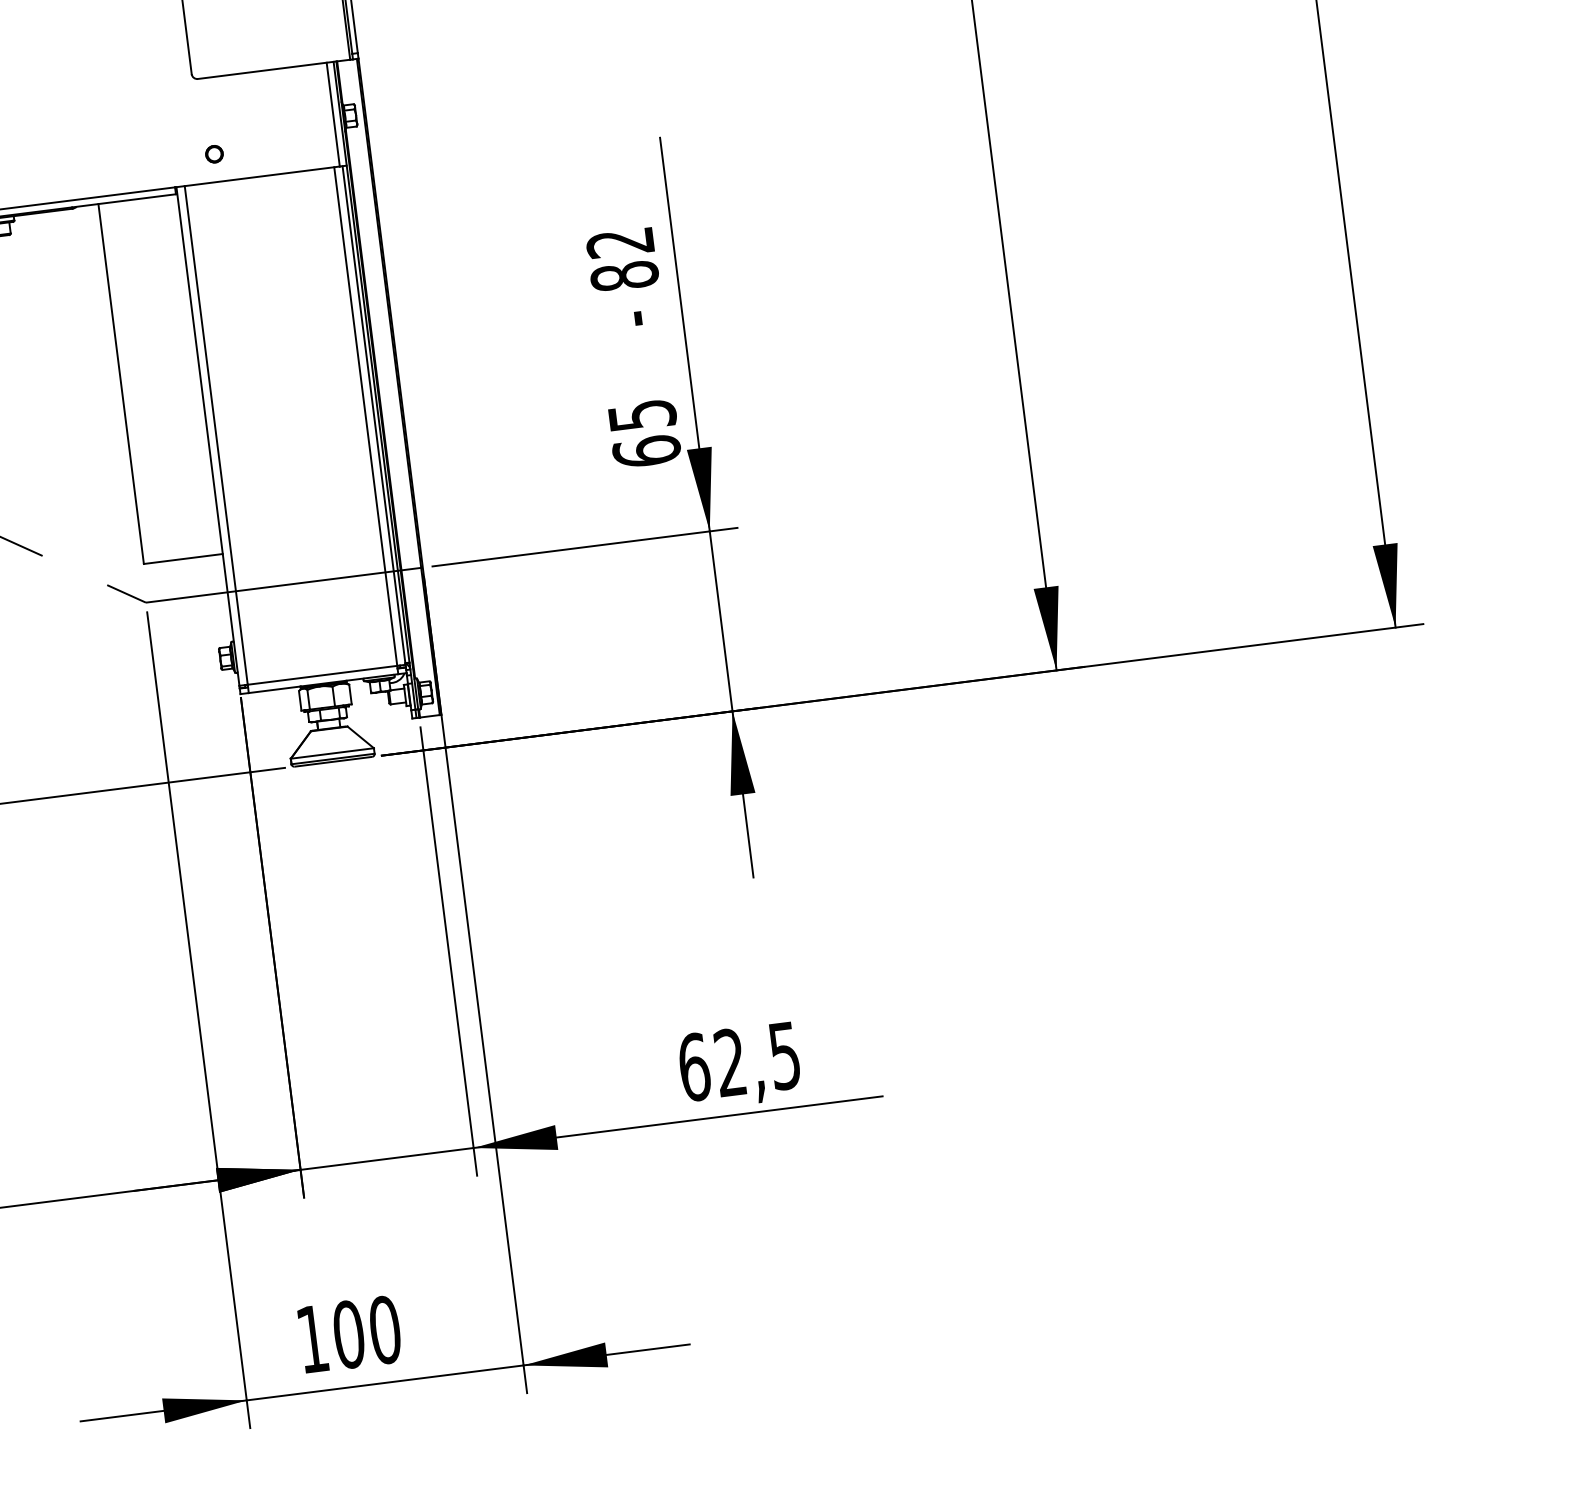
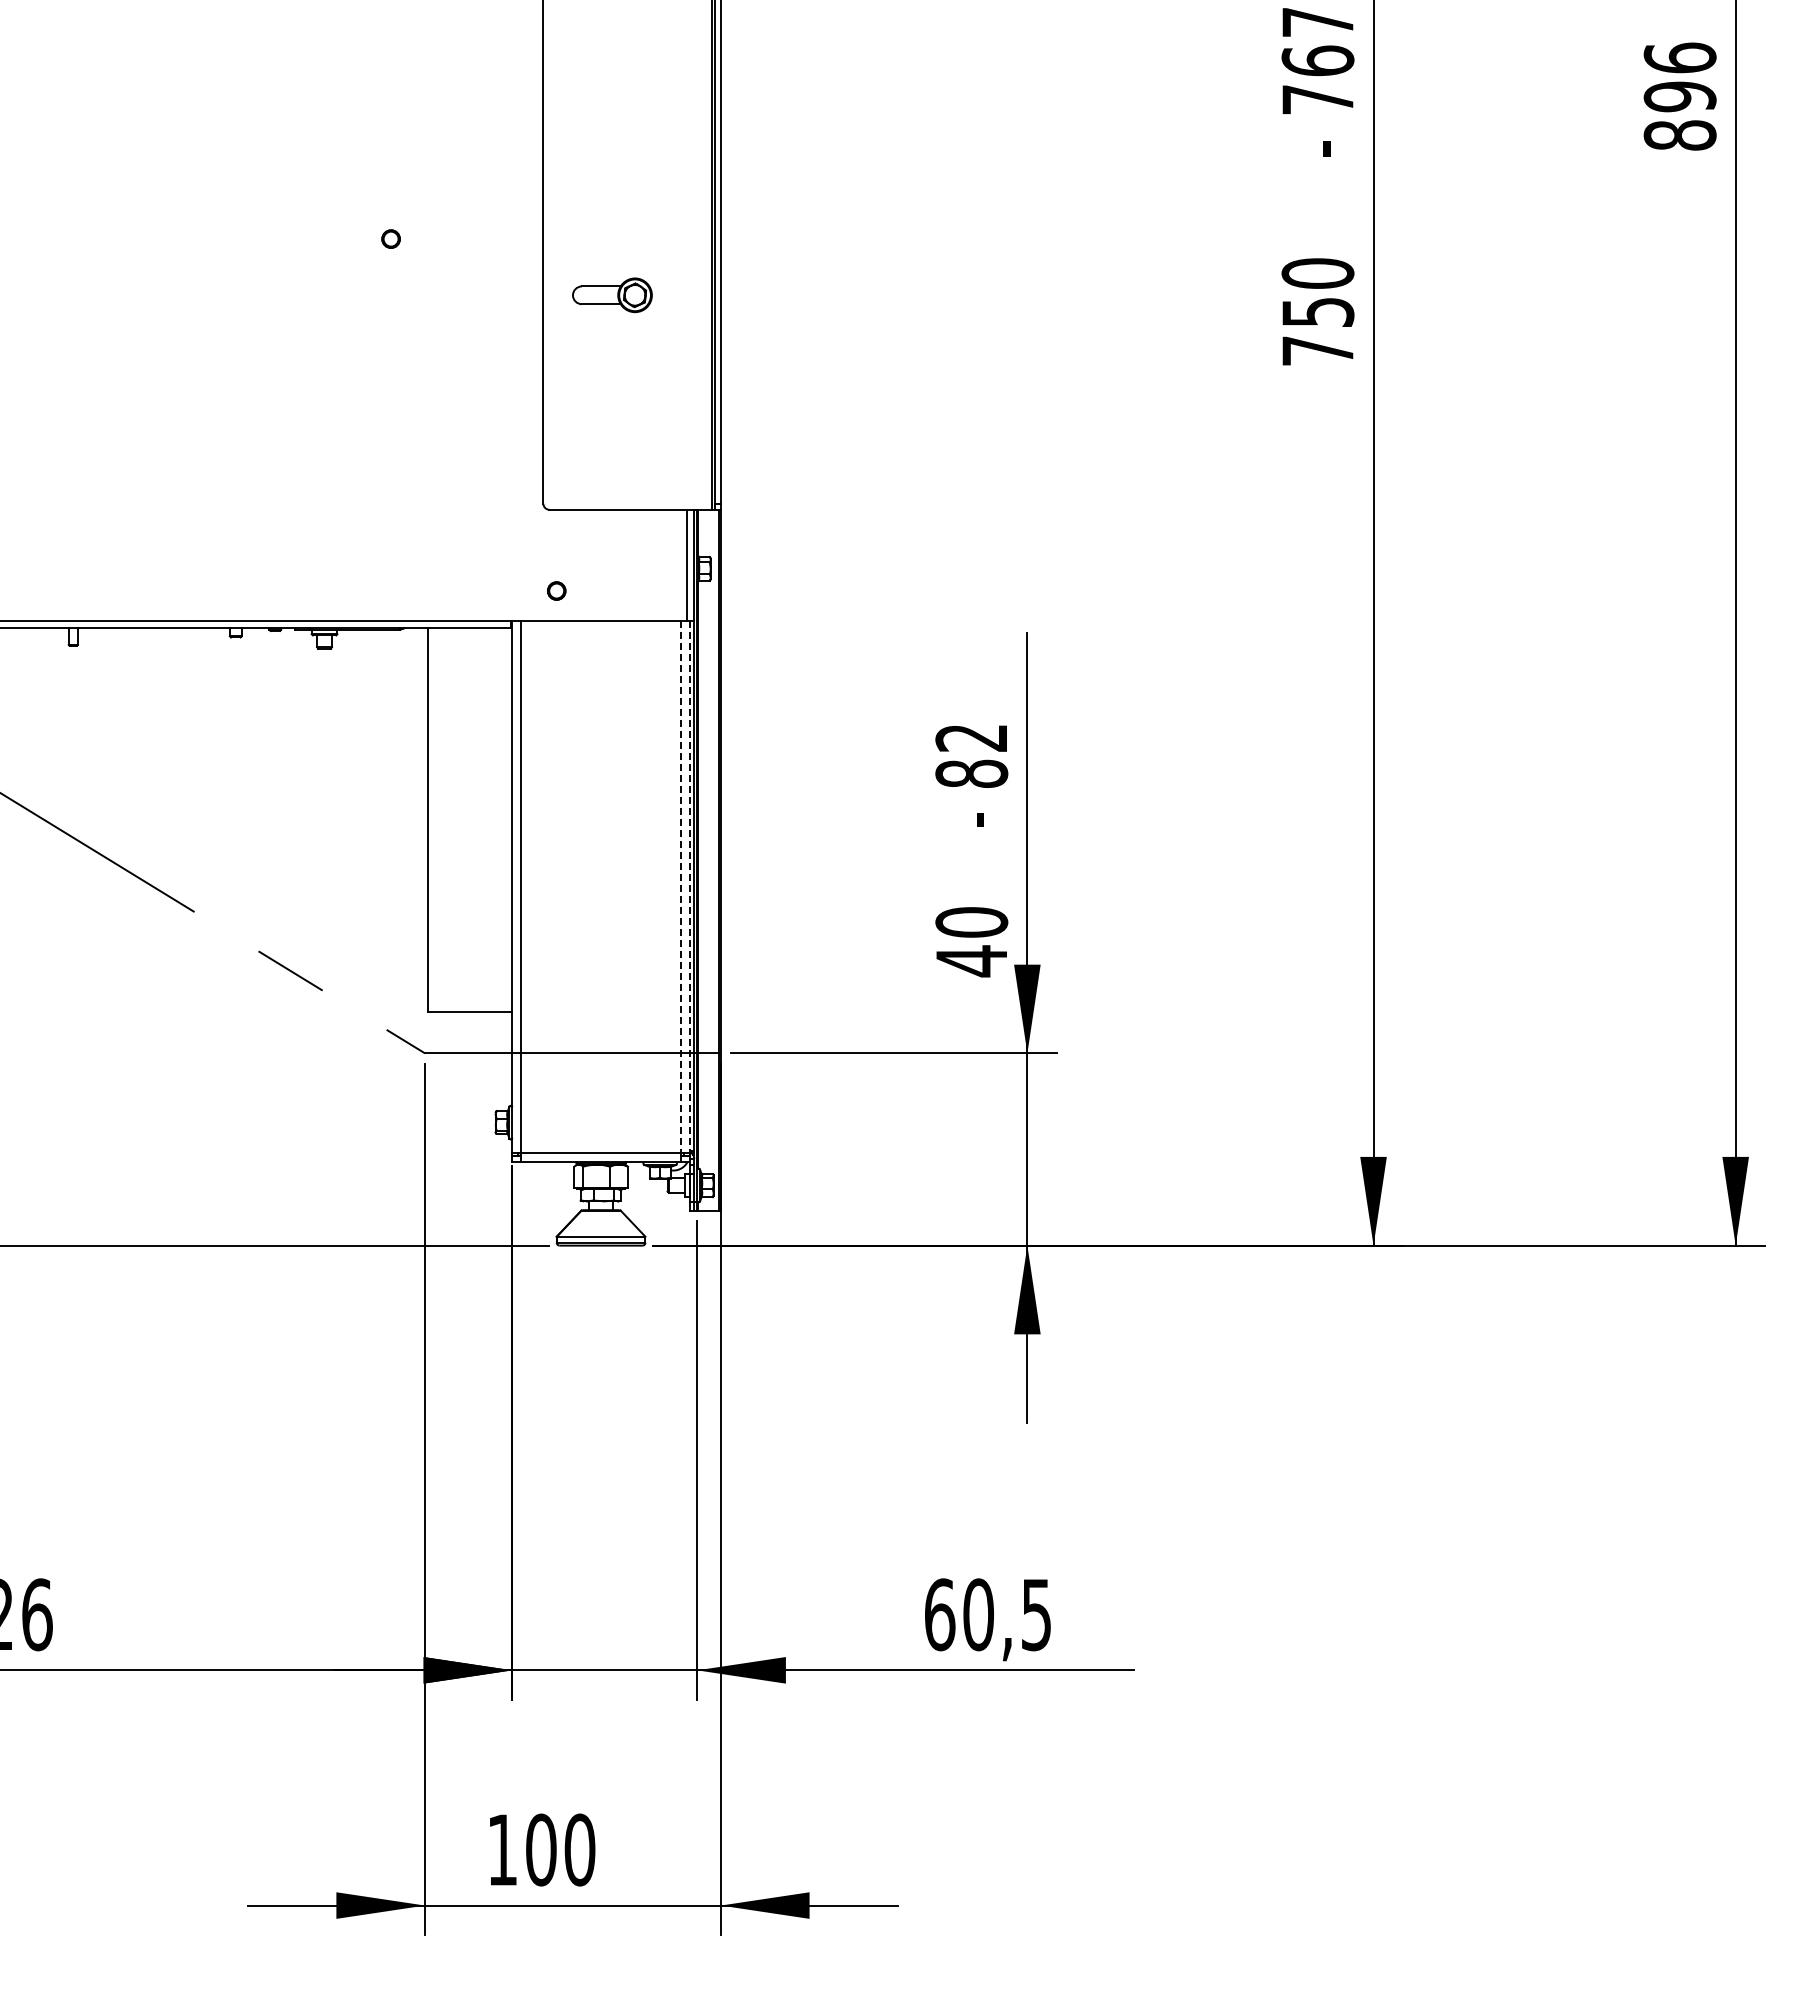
line: (373, 416) -> (689, 887), solid -> dashed
line: (365, 417) -> (680, 887), solid -> dashed
text: (644, 434) -> (971, 942), 65 -> 40
text: (730, 1062) -> (978, 1614), 62,5 -> 60,5

